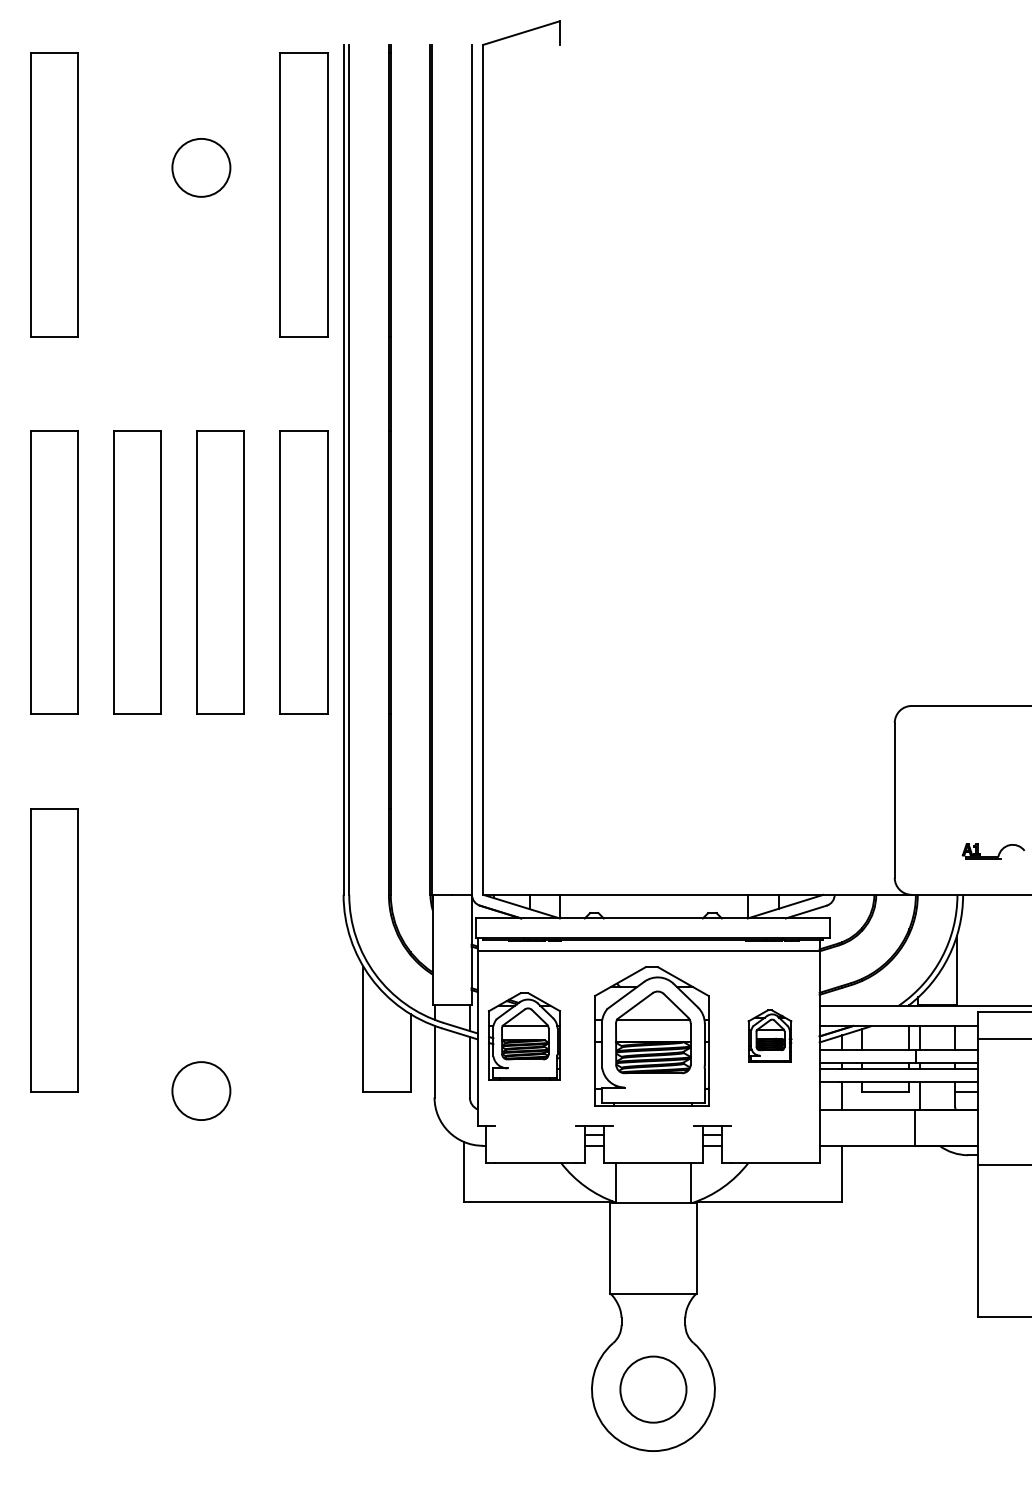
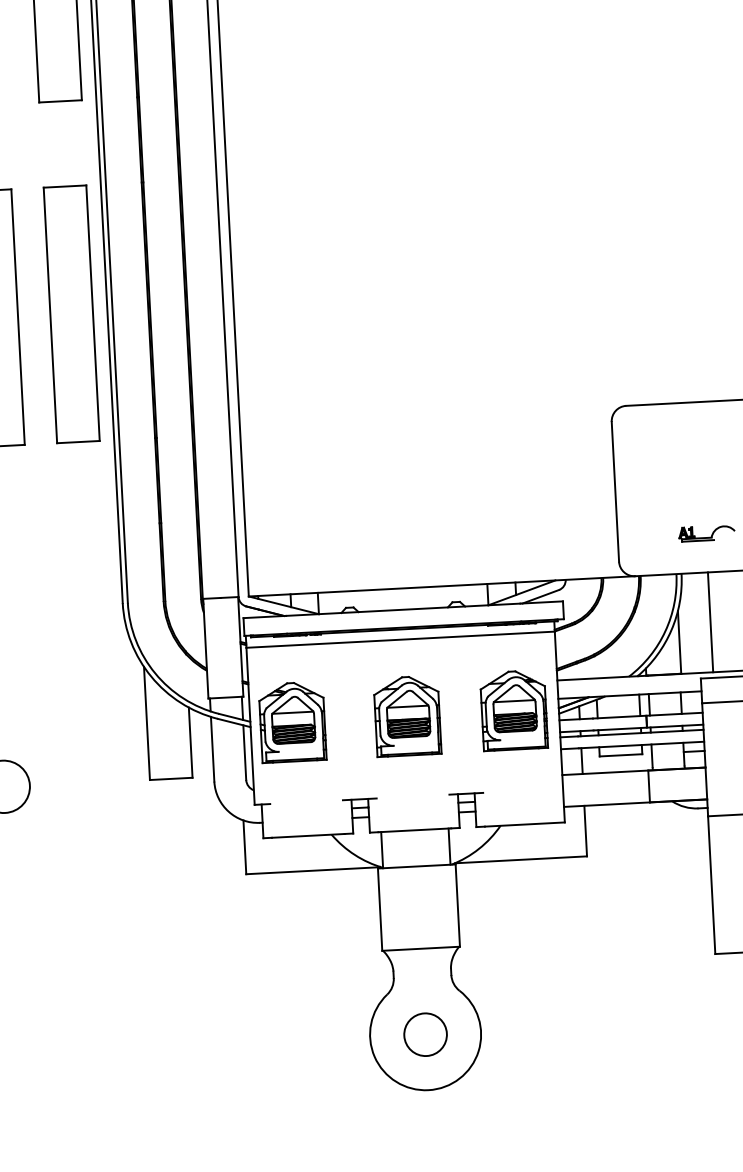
line: (992, 949) -> (710, 621), added
part: (651, 1036) -> (407, 716), size x0.62
part: (769, 1036) -> (513, 710), size x1.67
circle: (653, 1389) -> (425, 1034), size x0.71

